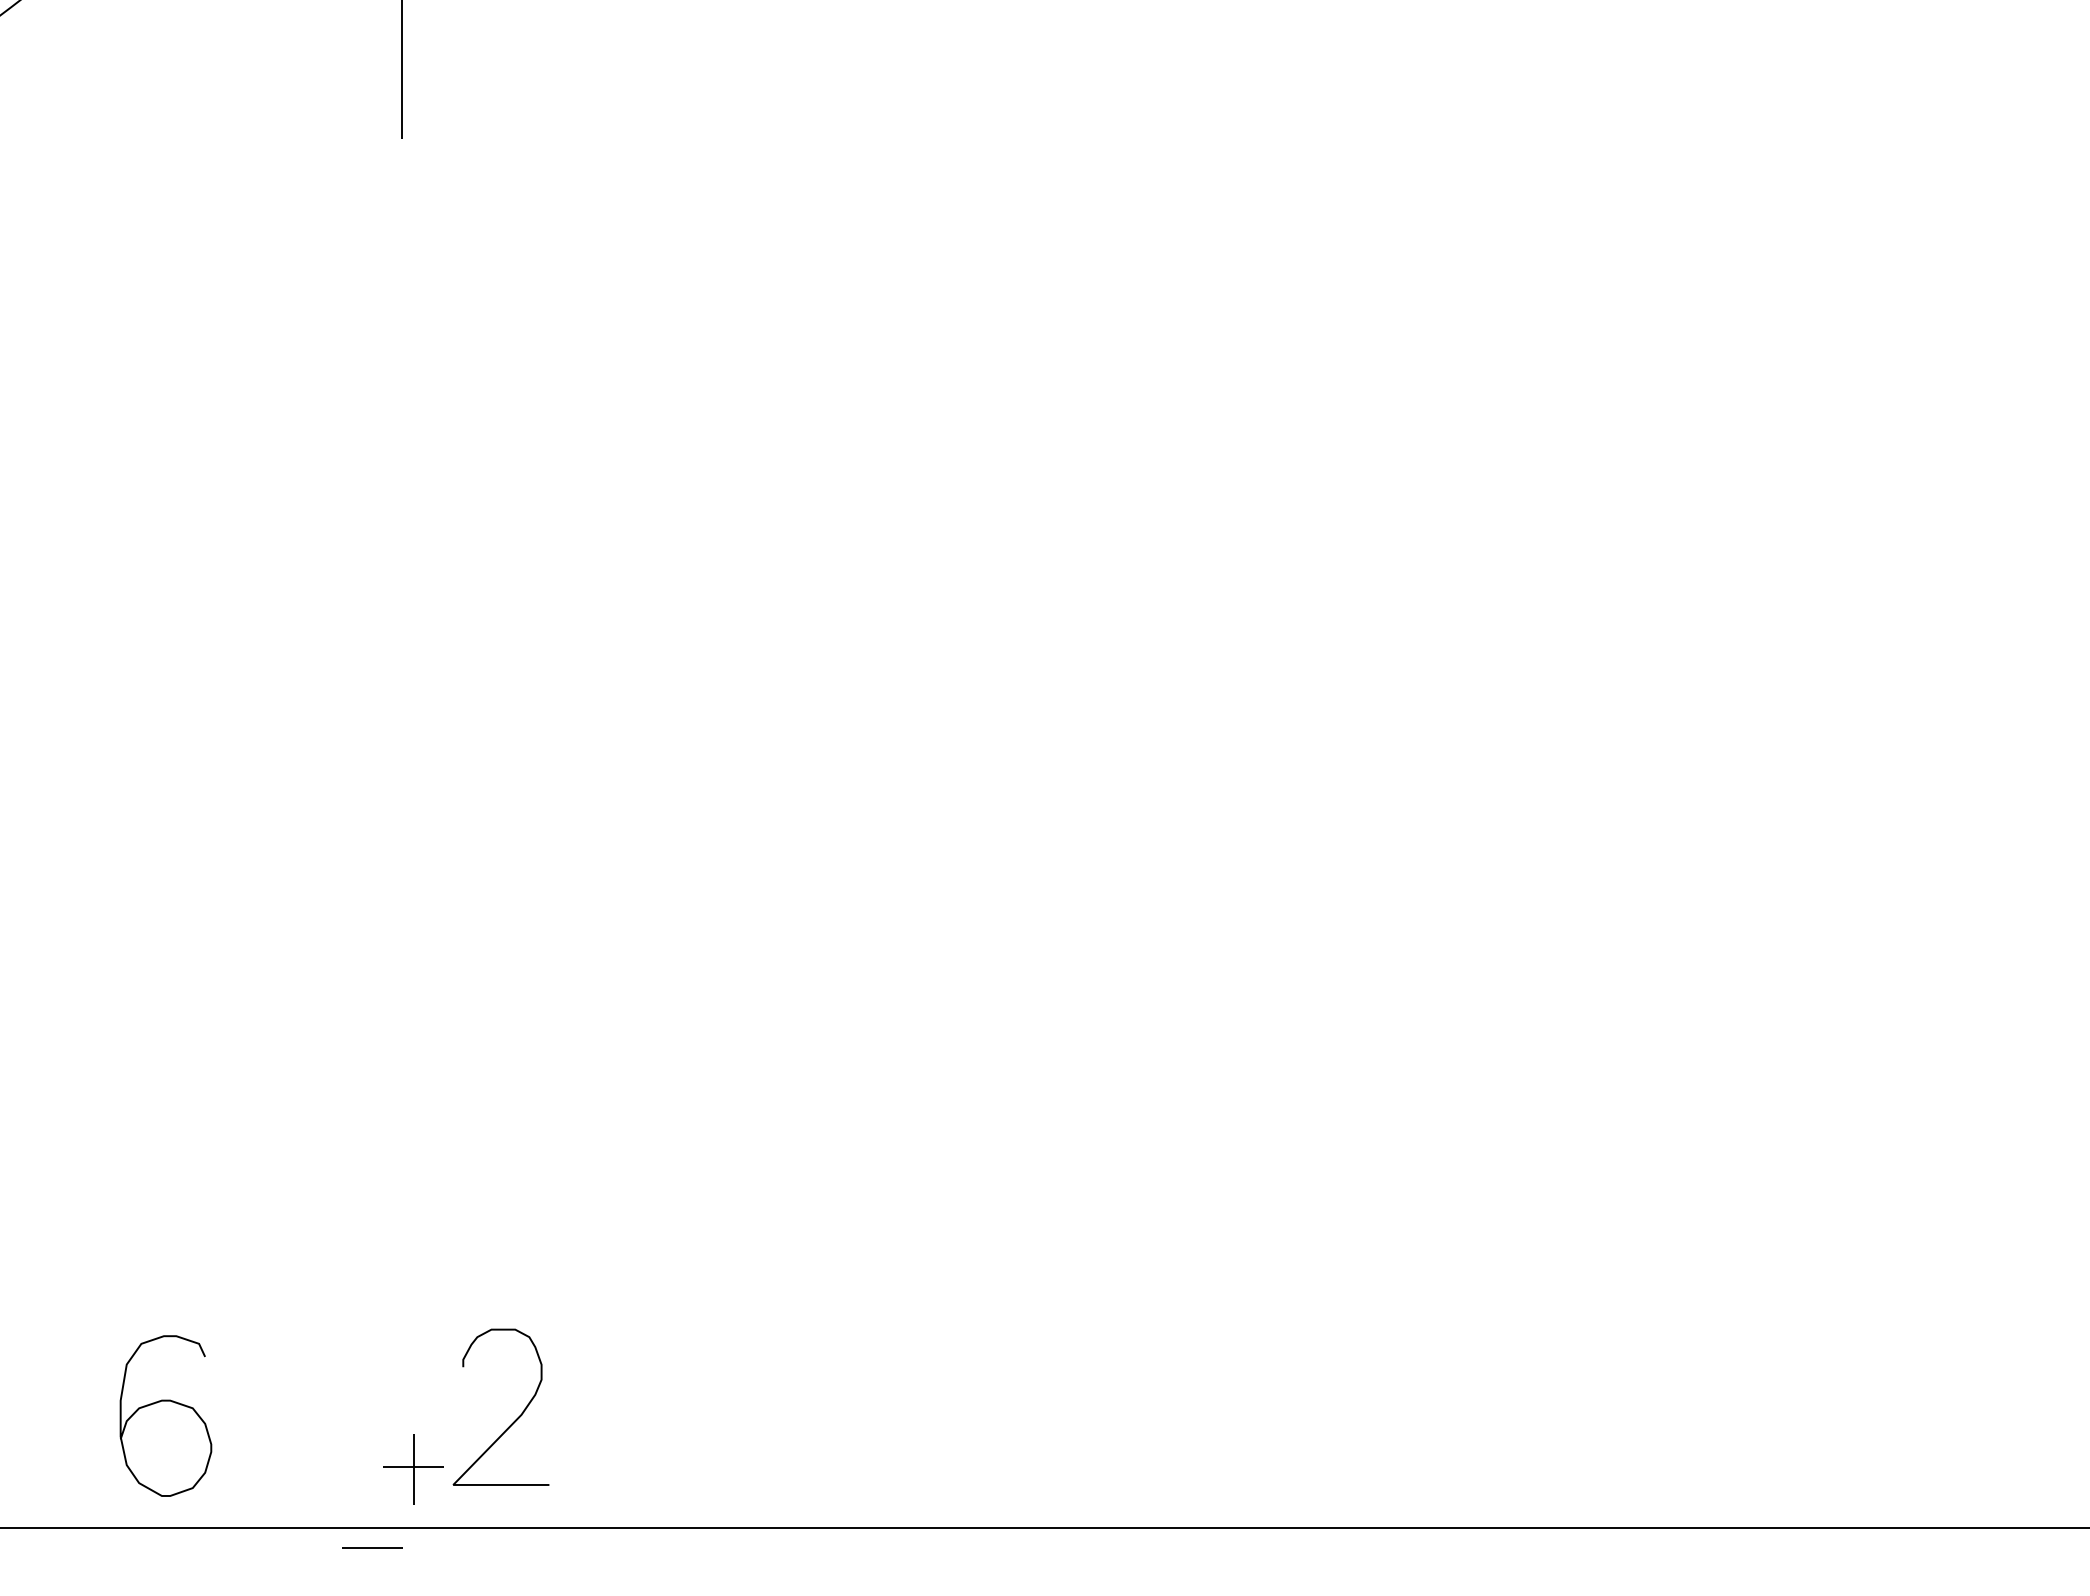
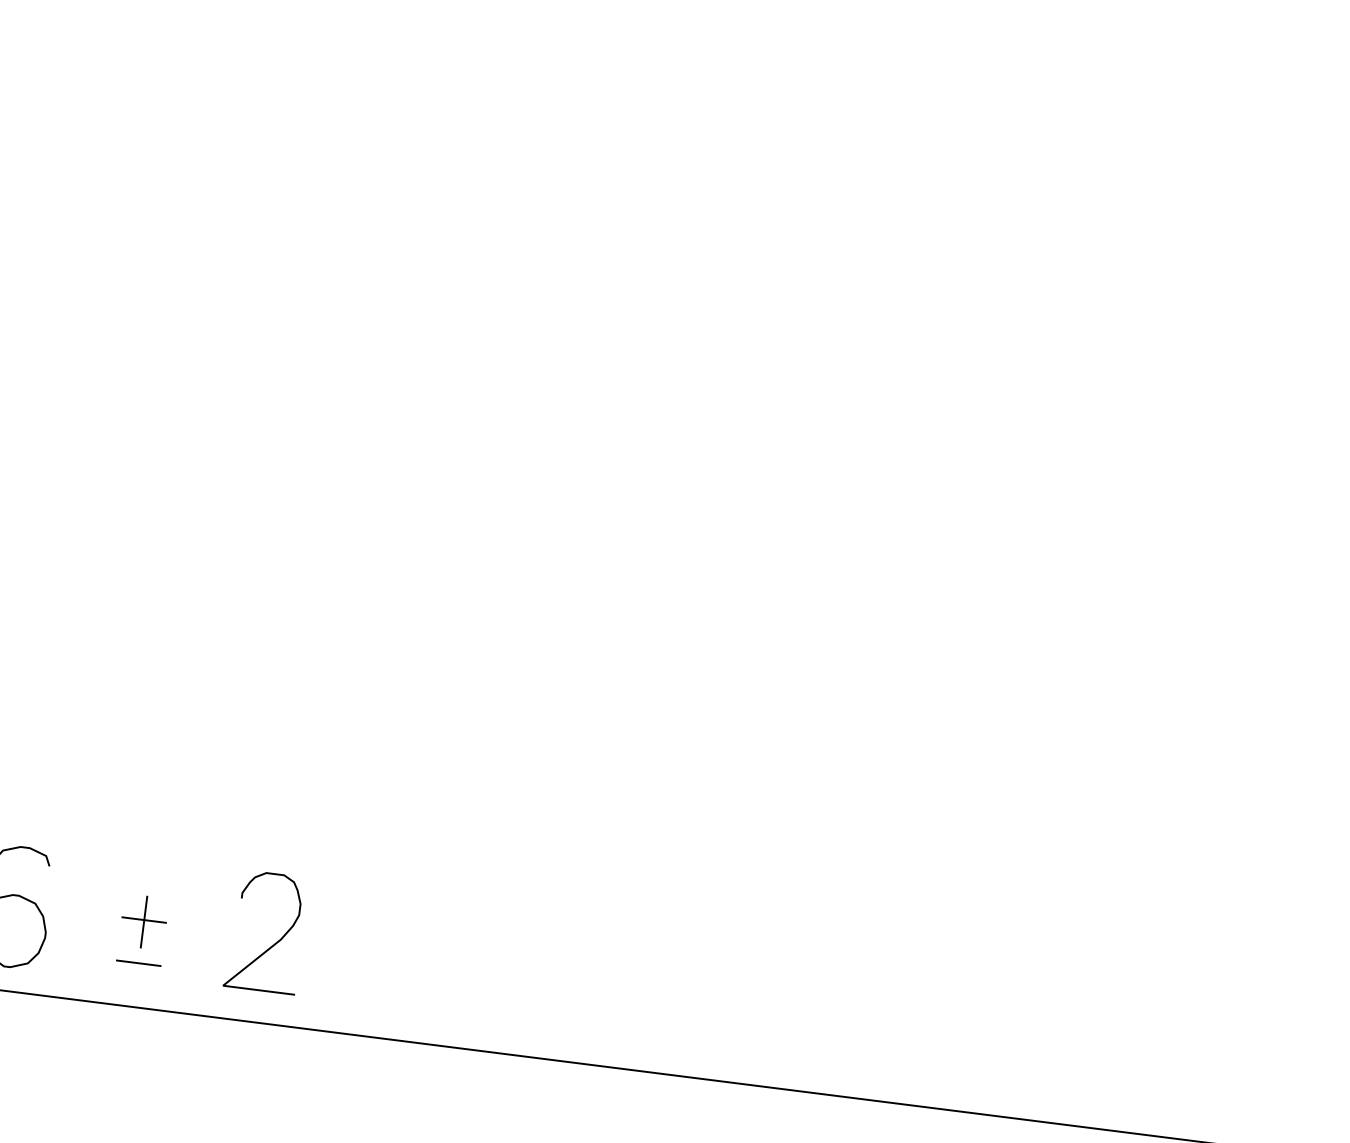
part: (413, 1469) -> (143, 922), moved
line: (372, 1547) -> (138, 962), moved

